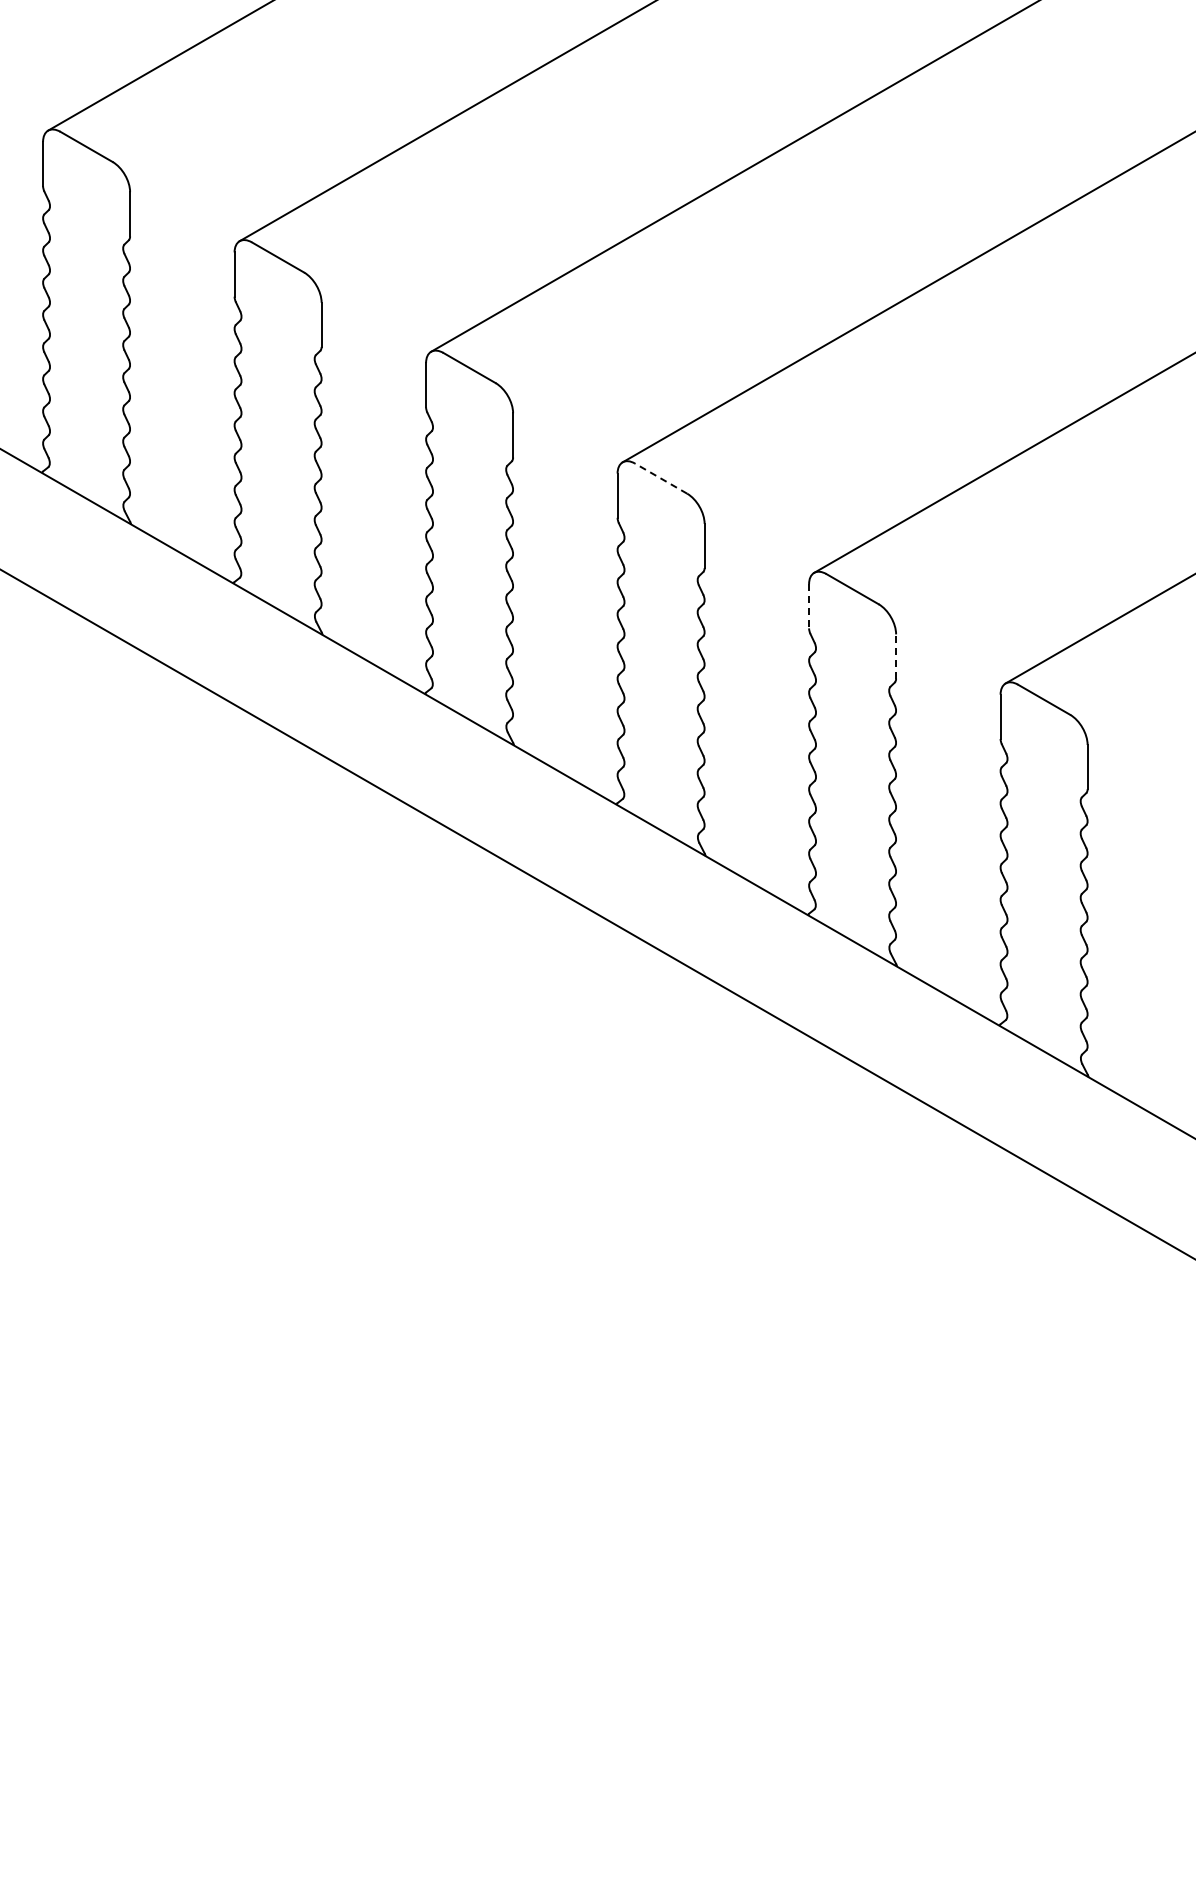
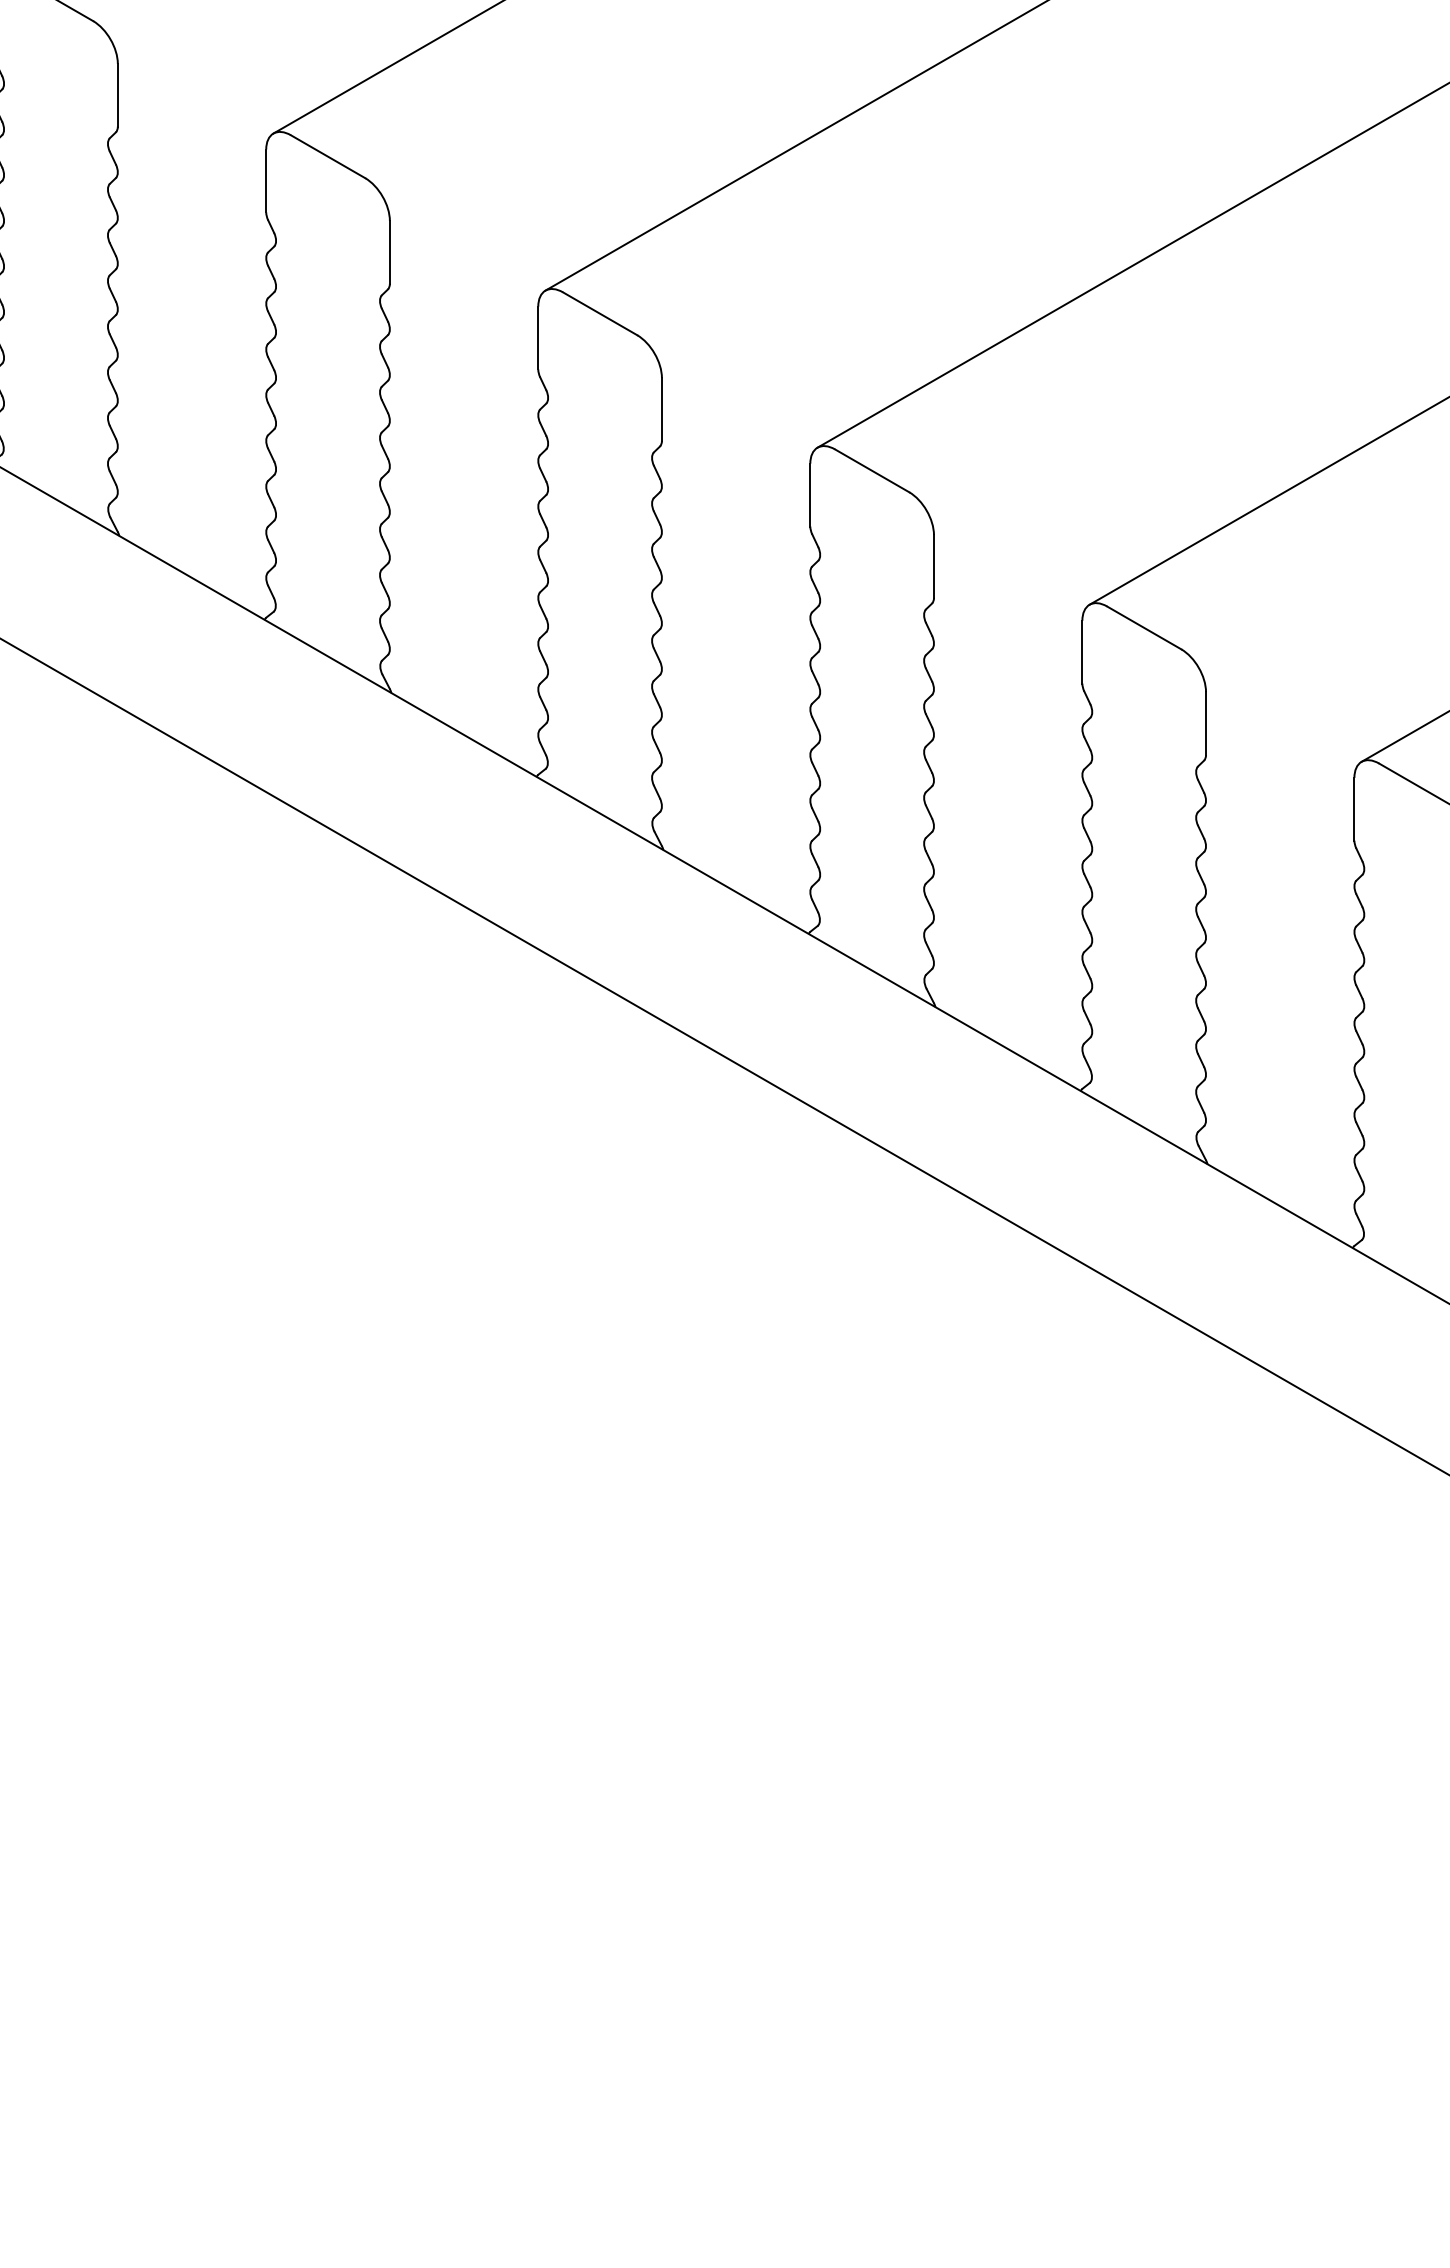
line: (660, 478) -> (871, 470), dashed -> solid
line: (809, 606) -> (1082, 652), dashed -> solid
line: (896, 656) -> (1206, 723), dashed -> solid

